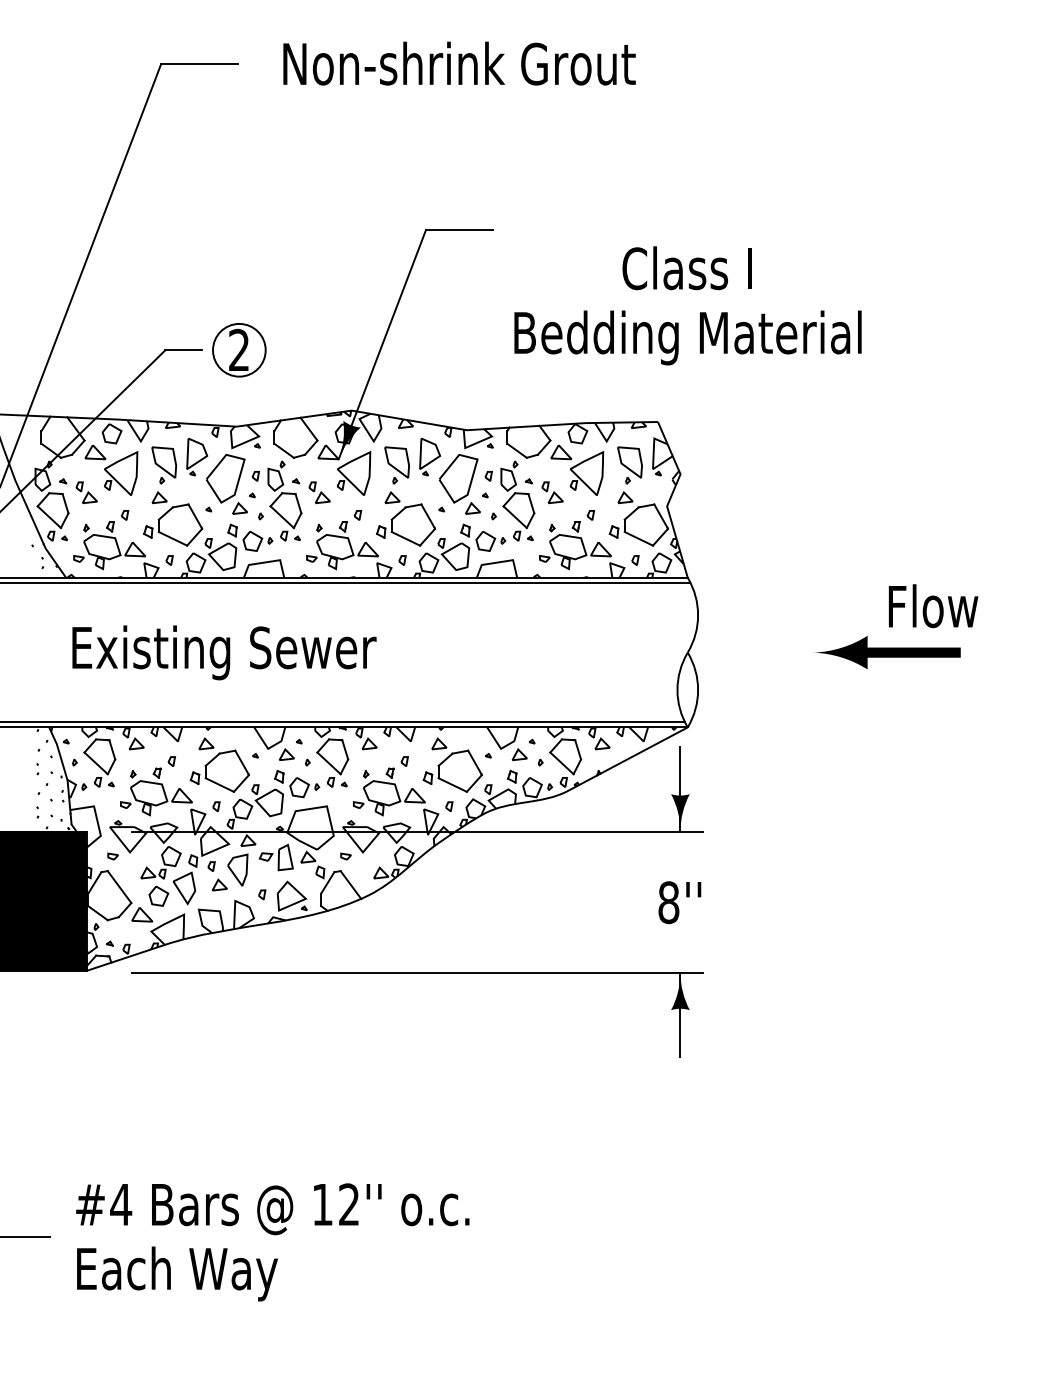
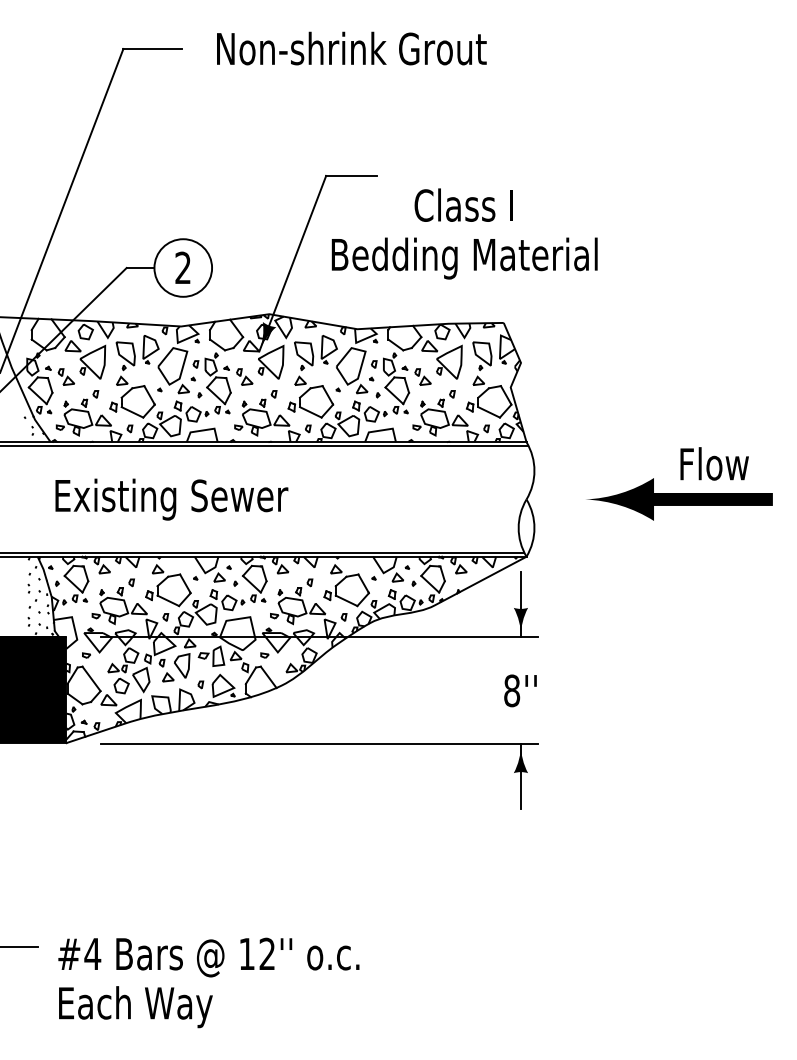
text: (687, 305) -> (464, 233), moved
circle: (239, 349) -> (183, 267), size x1.43
part: (887, 652) -> (679, 499), size x1.67
text: (272, 1241) -> (208, 982), moved

